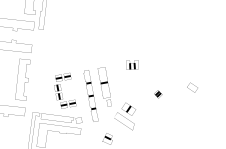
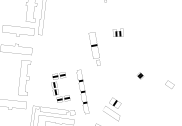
part: (132, 64) -> (118, 32), moved
part: (104, 86) -> (94, 48), moved
part: (158, 94) -> (140, 76), moved

